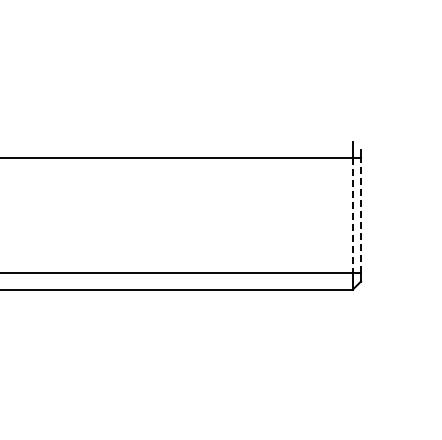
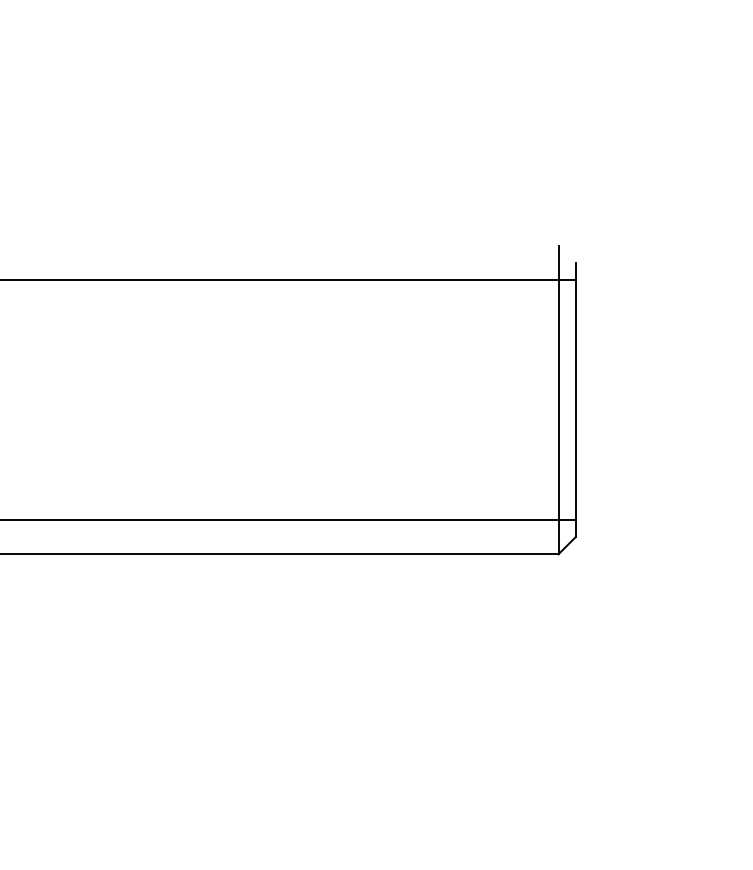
line: (361, 215) -> (576, 399), dashed -> solid
line: (352, 216) -> (557, 401), dashed -> solid

